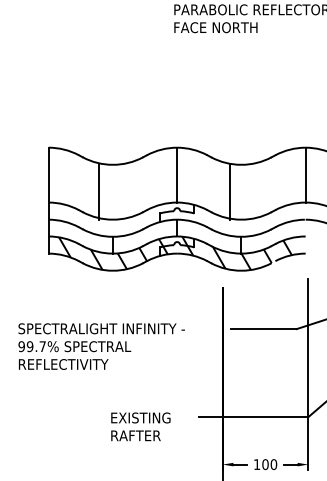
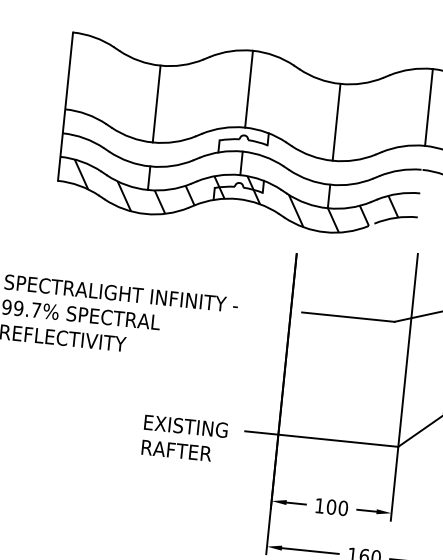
line: (98, 191) -> (156, 102), moved
line: (230, 191) -> (336, 121), moved
text: (140, 426) -> (184, 438), moved

